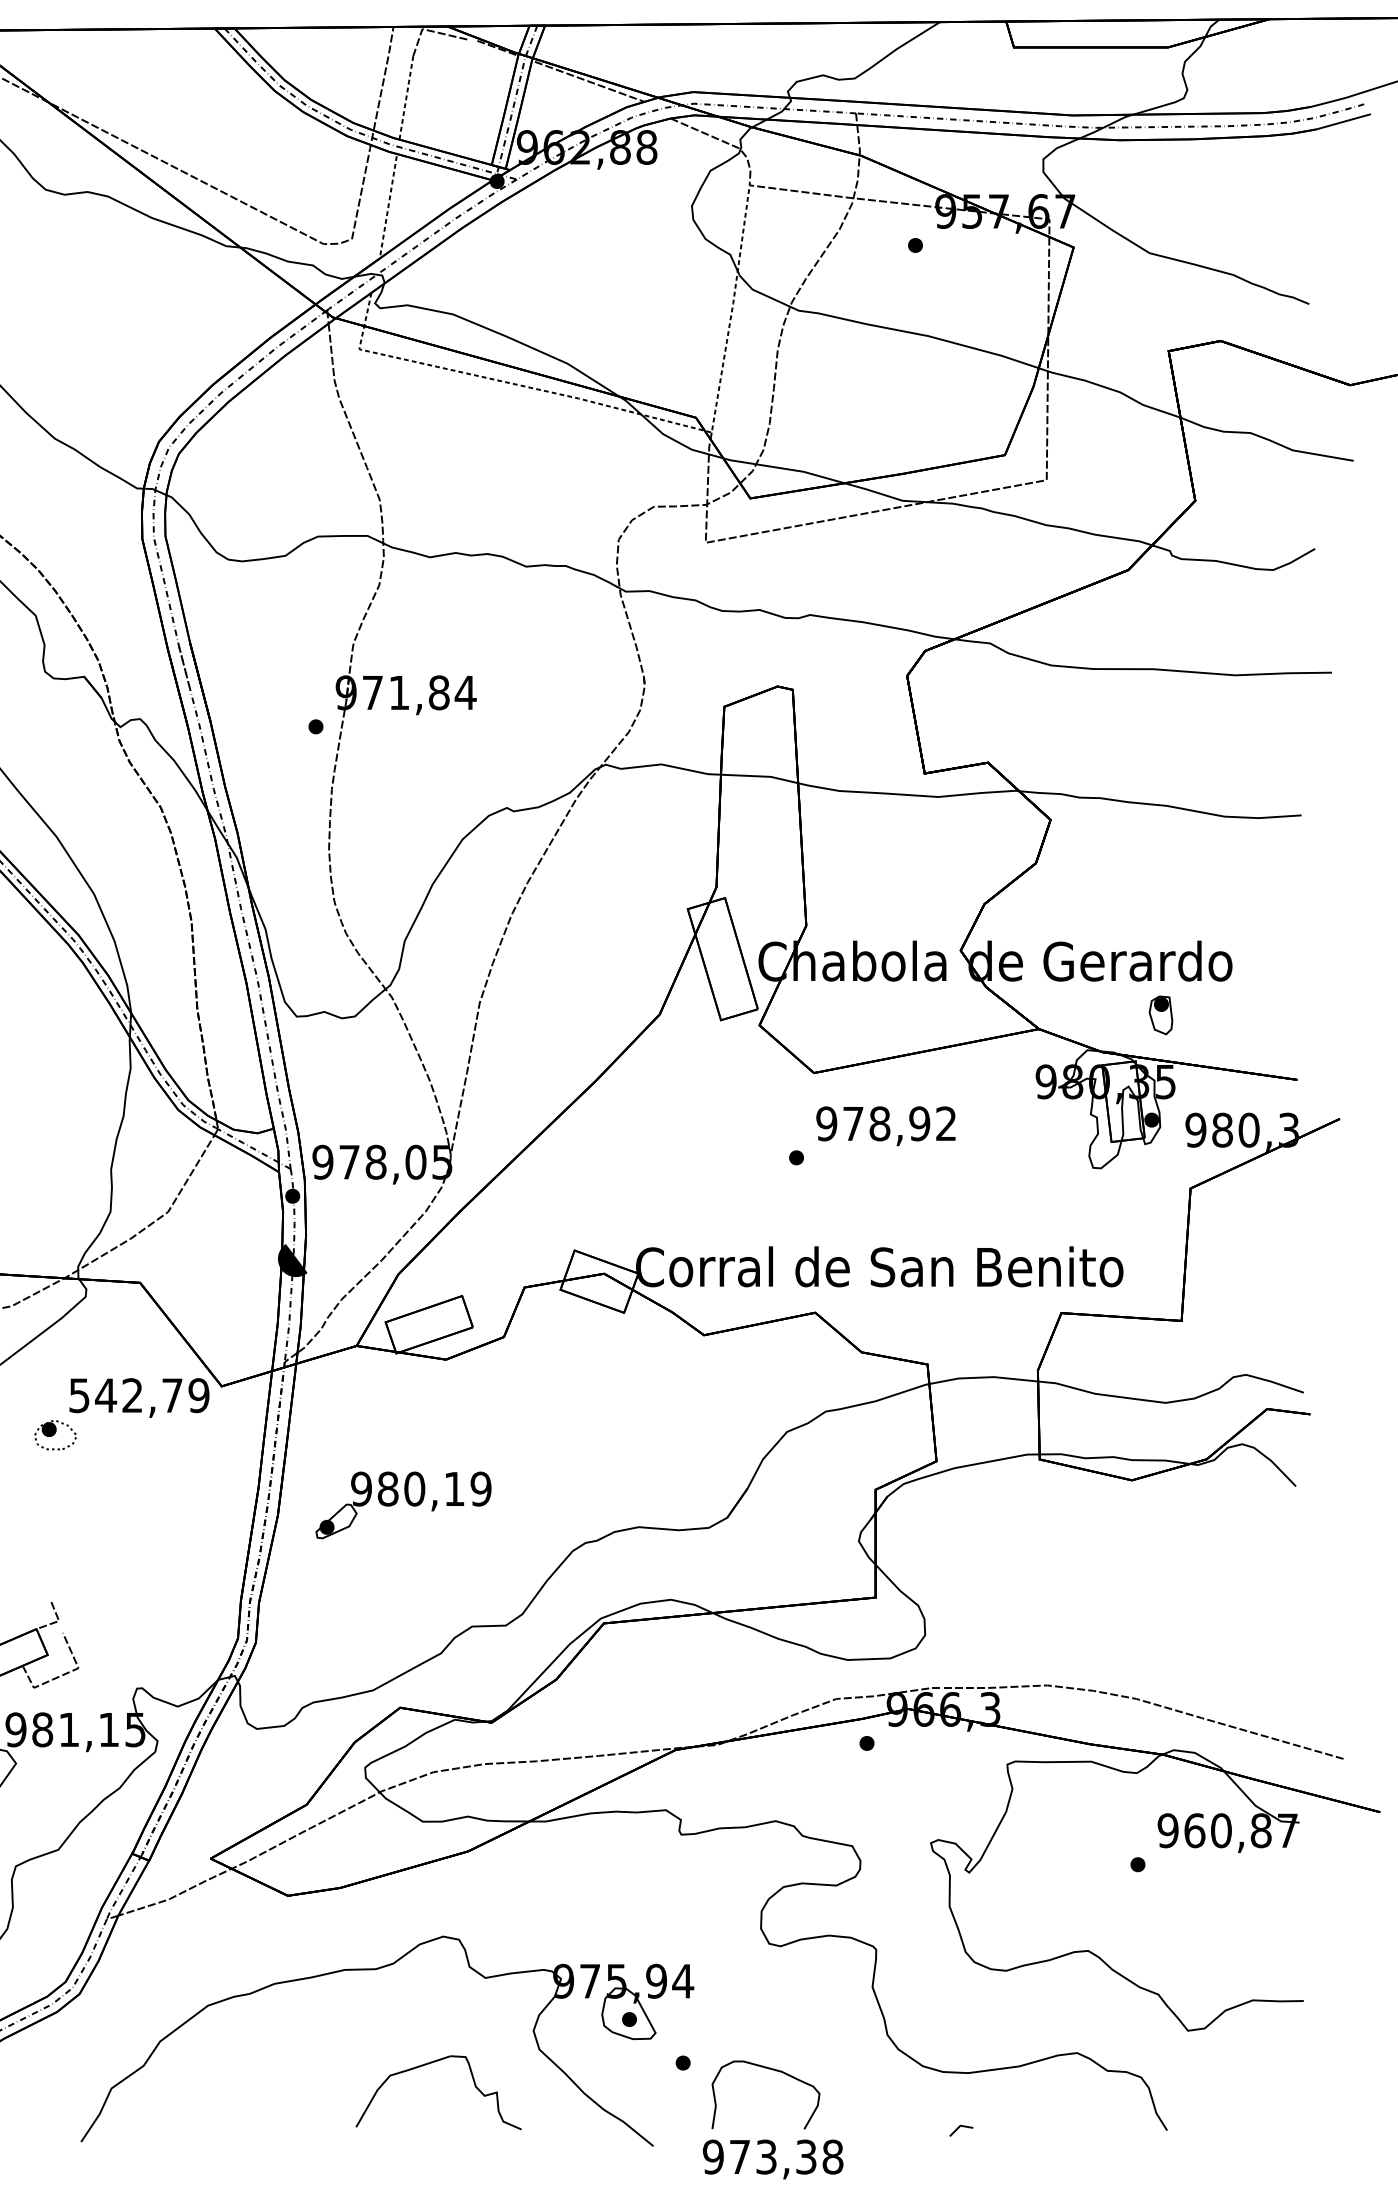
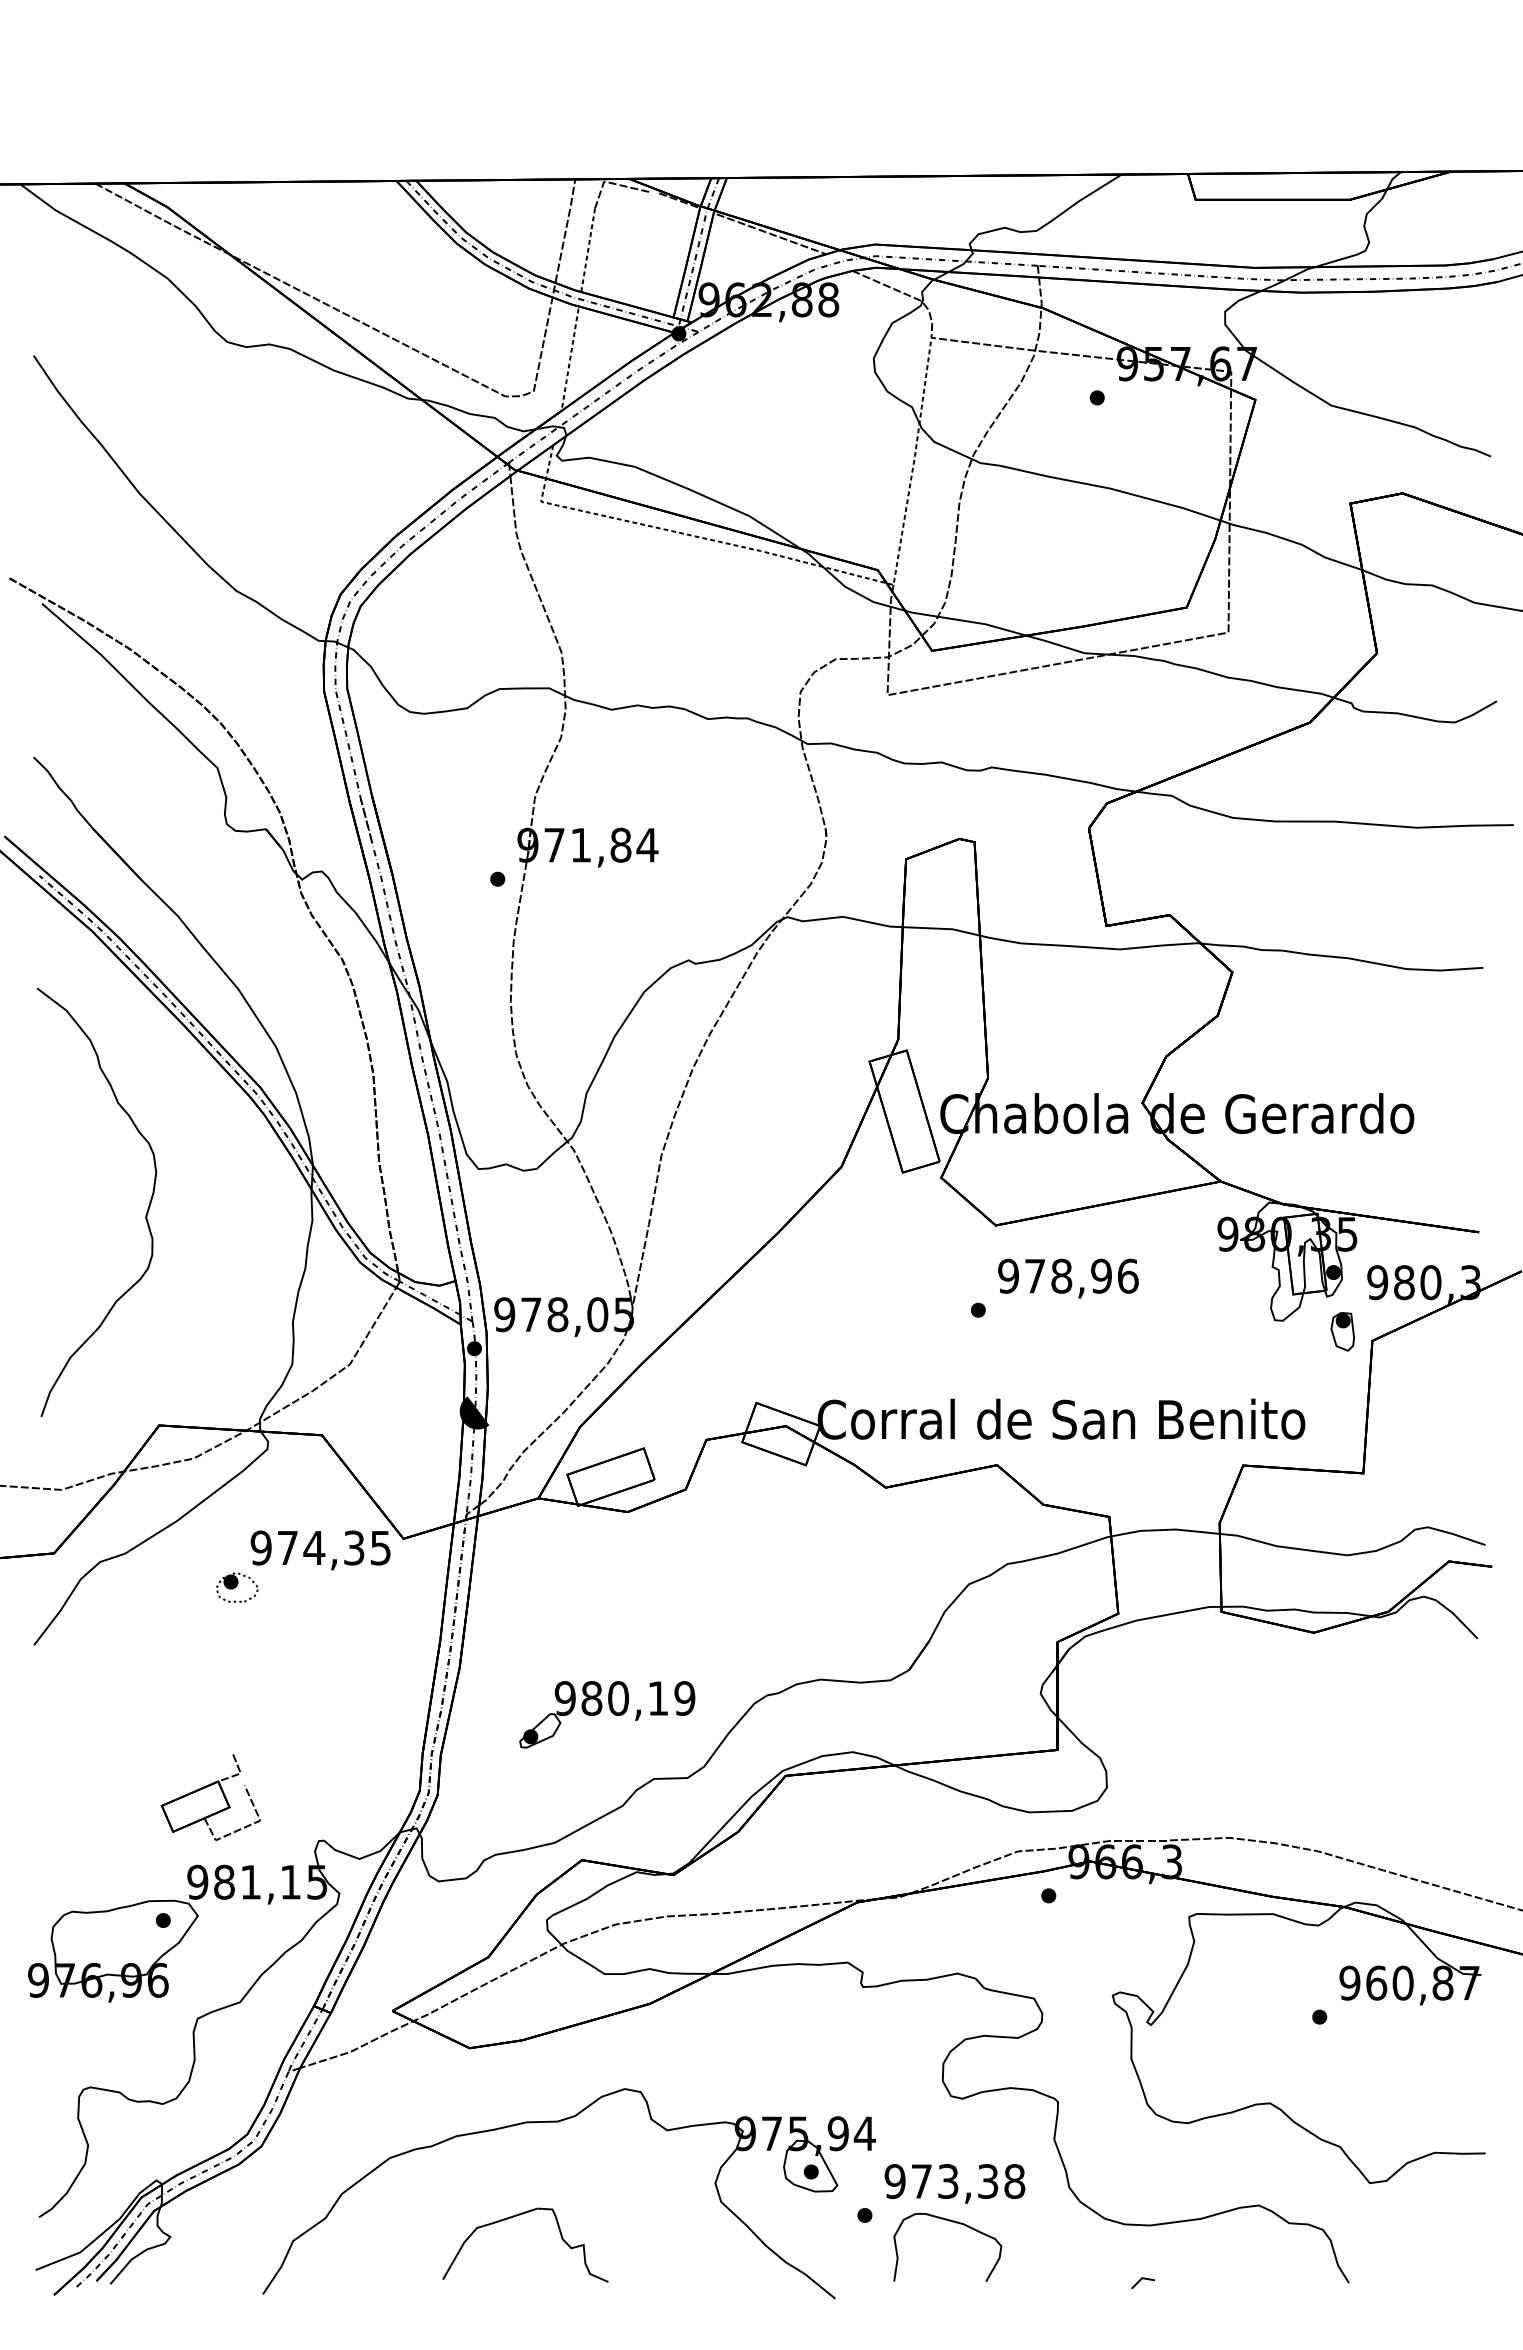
part: (1160, 1015) -> (1342, 1331), moved
text: (945, 1123) -> (1127, 1275), 978,92 -> 978,96
text: (138, 1395) -> (320, 1547), 542,79 -> 974,35
part: (403, 1505) -> (607, 1714), moved
part: (430, 2064) -> (517, 2216), moved
text: (772, 2159) -> (954, 2183), moved

